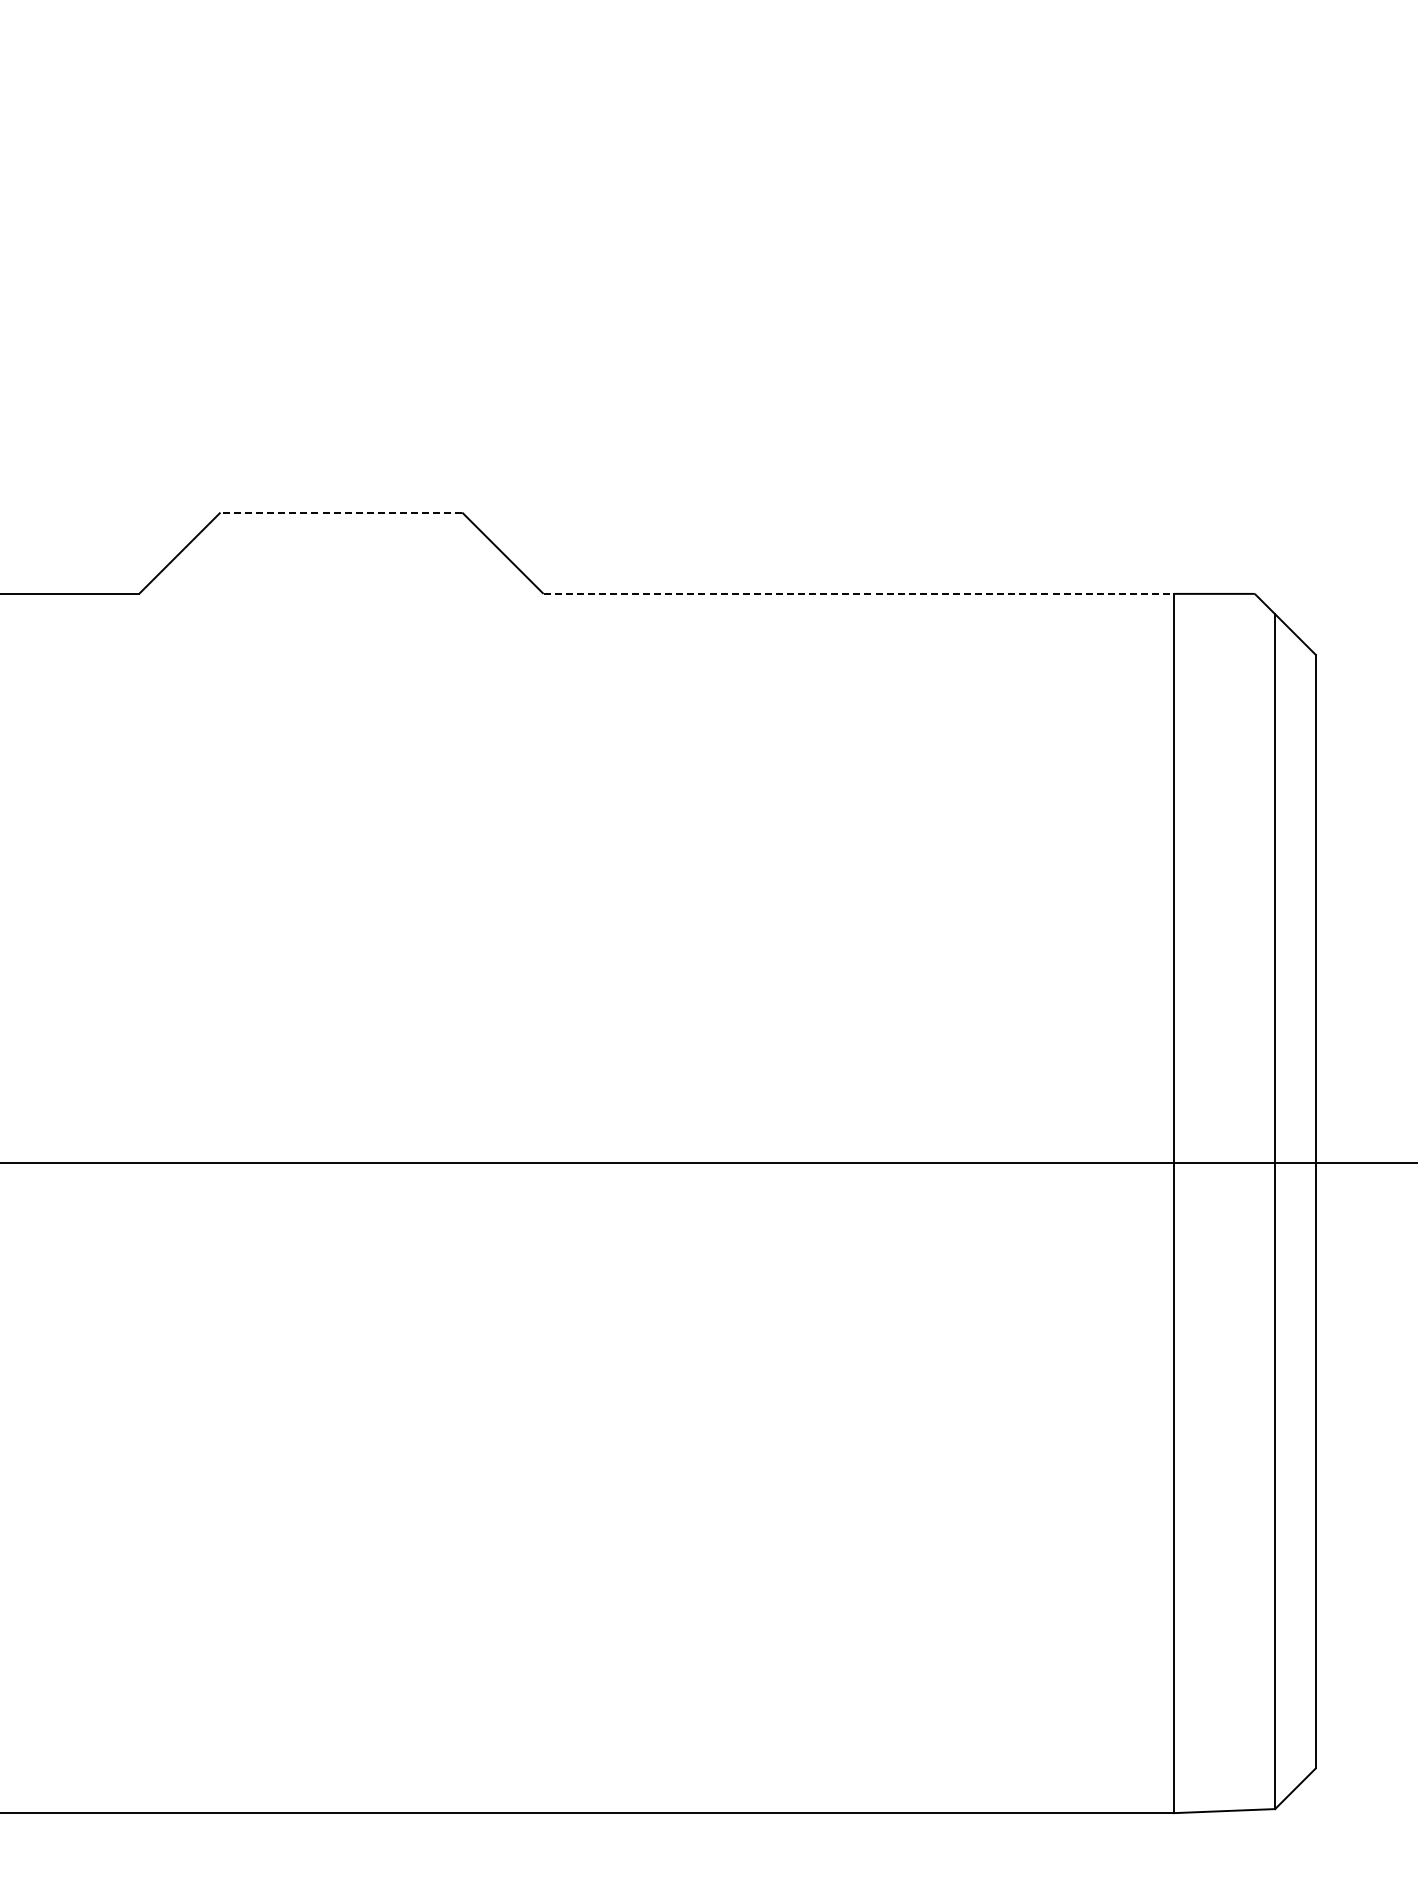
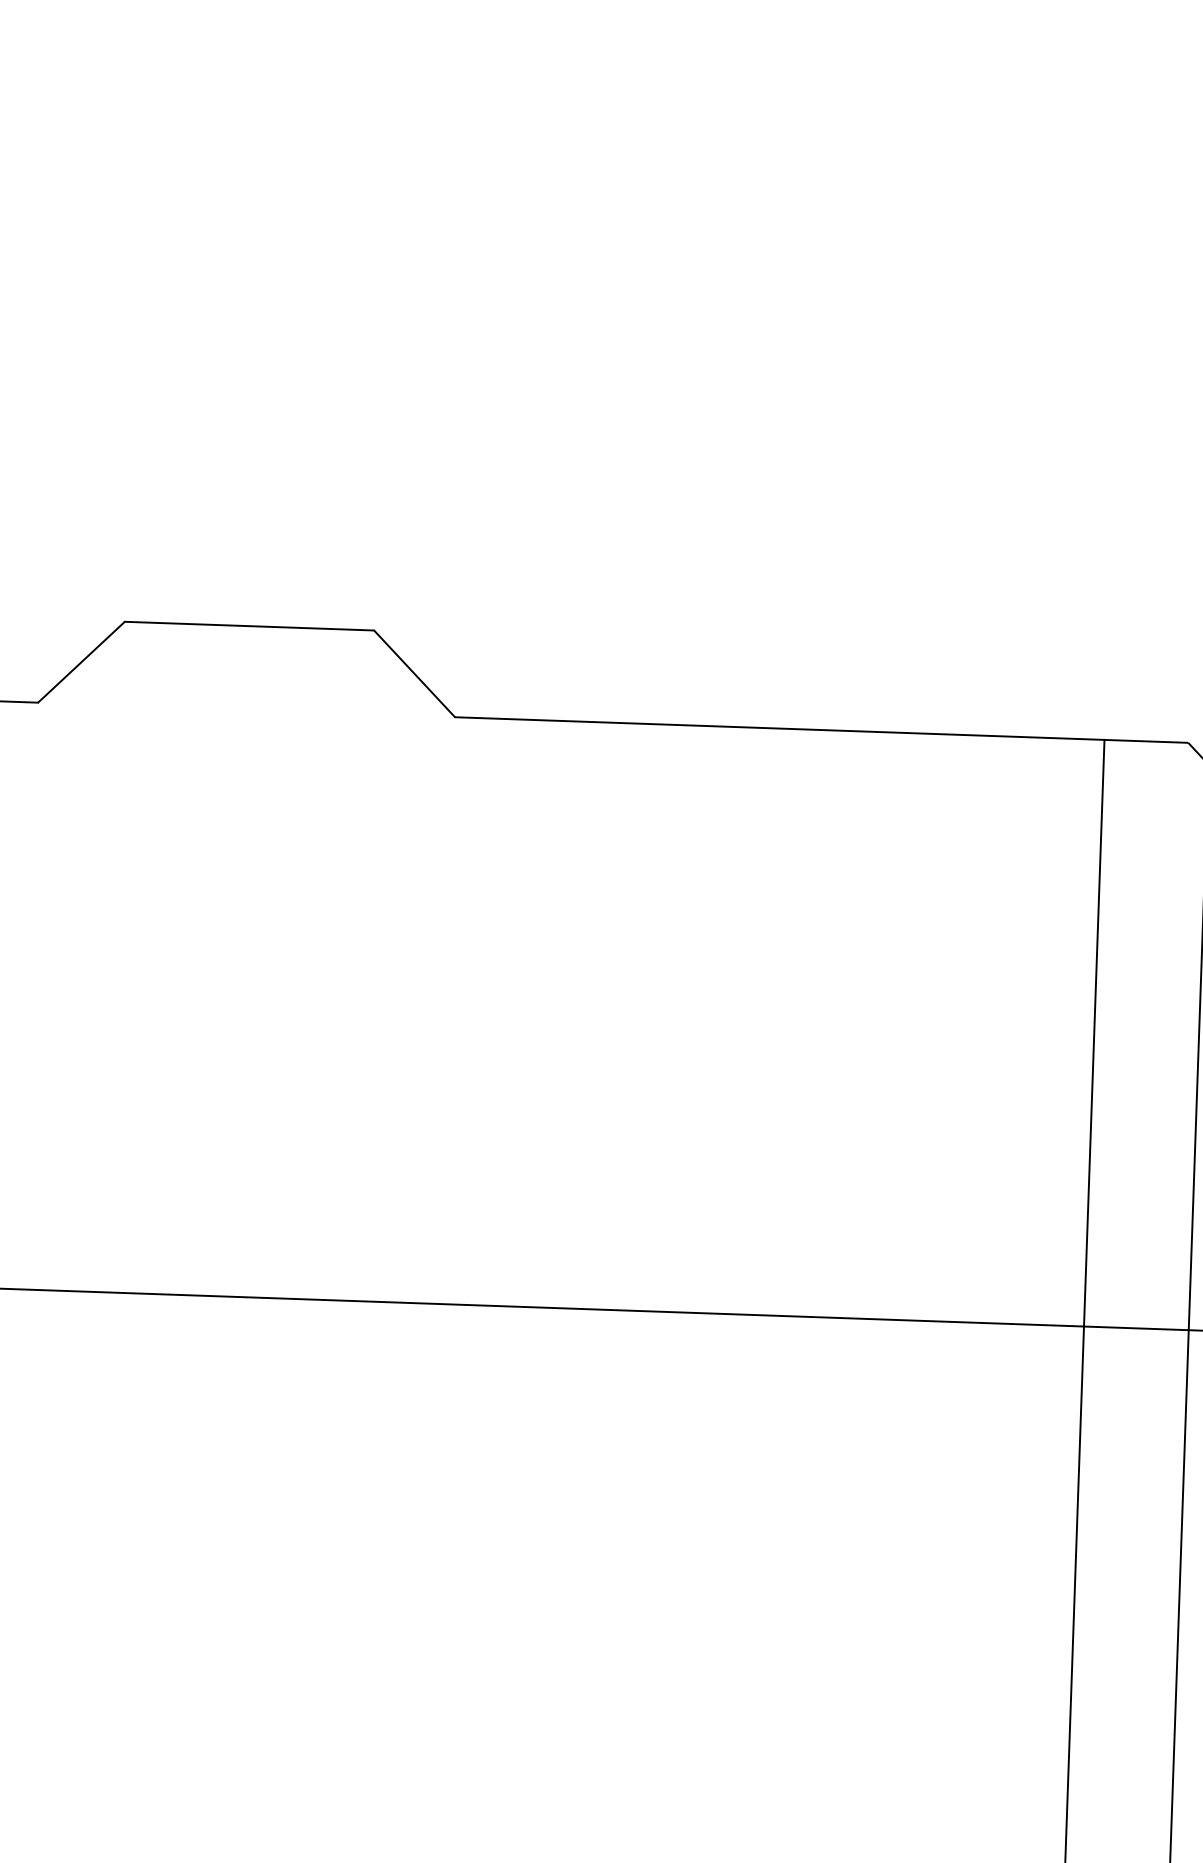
line: (341, 512) -> (249, 626), dashed -> solid
line: (858, 593) -> (779, 728), dashed -> solid

